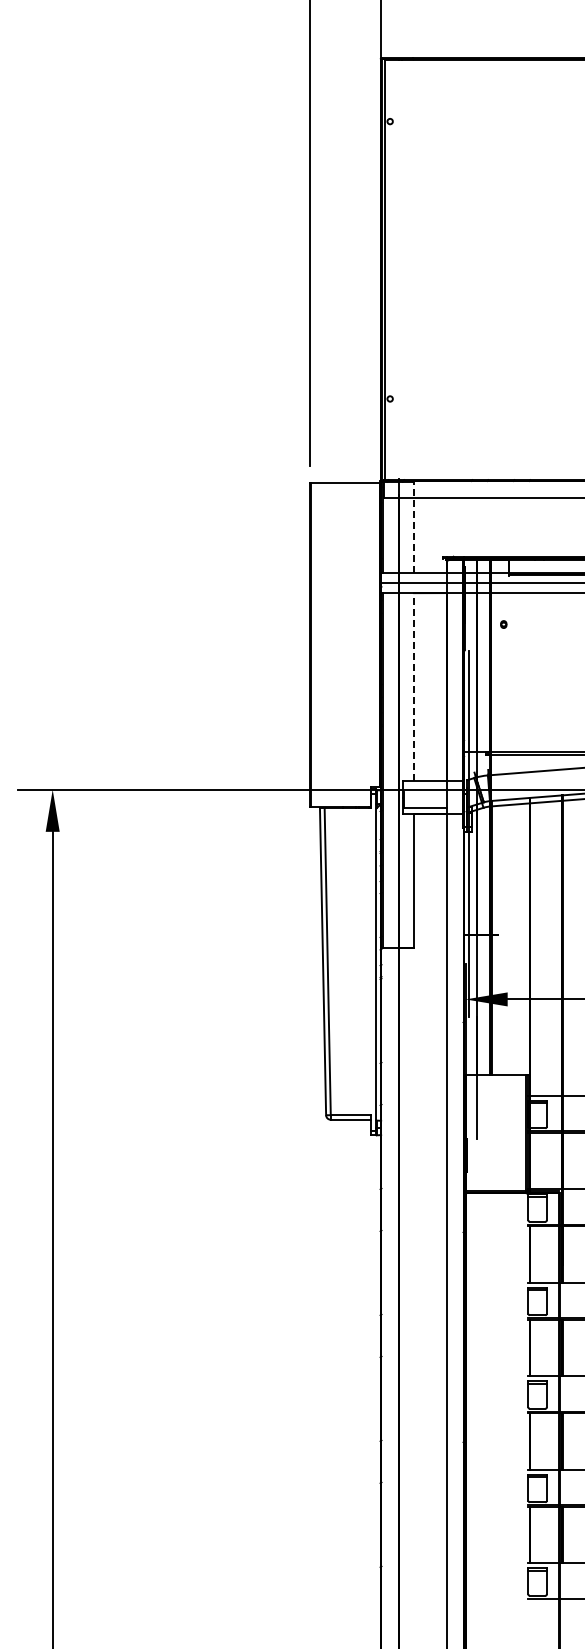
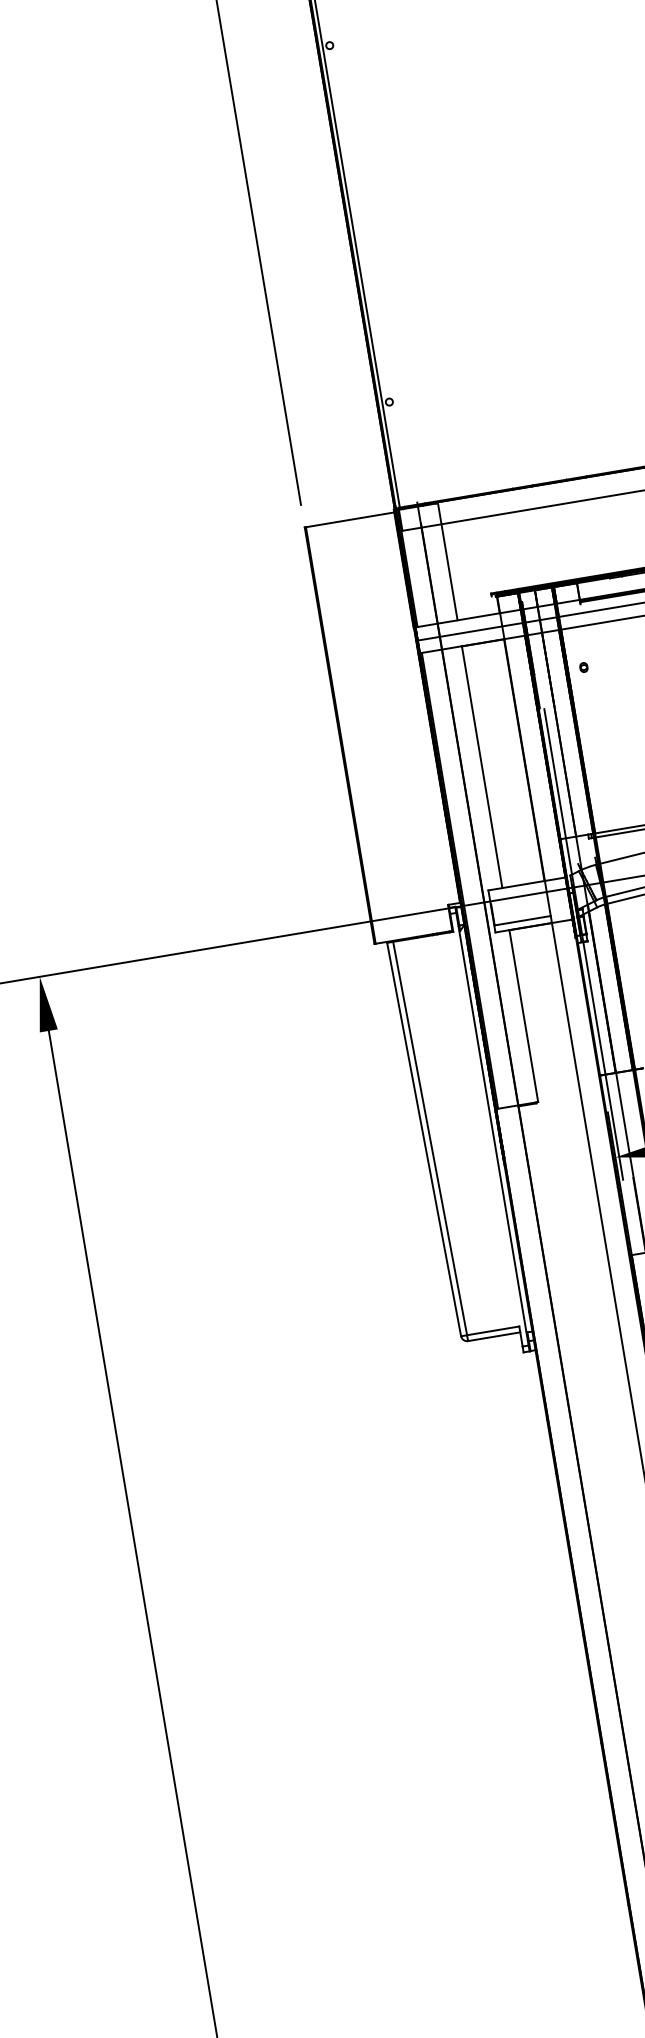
line: (414, 526) -> (448, 560), dashed -> solid
line: (414, 686) -> (482, 766), dashed -> solid

